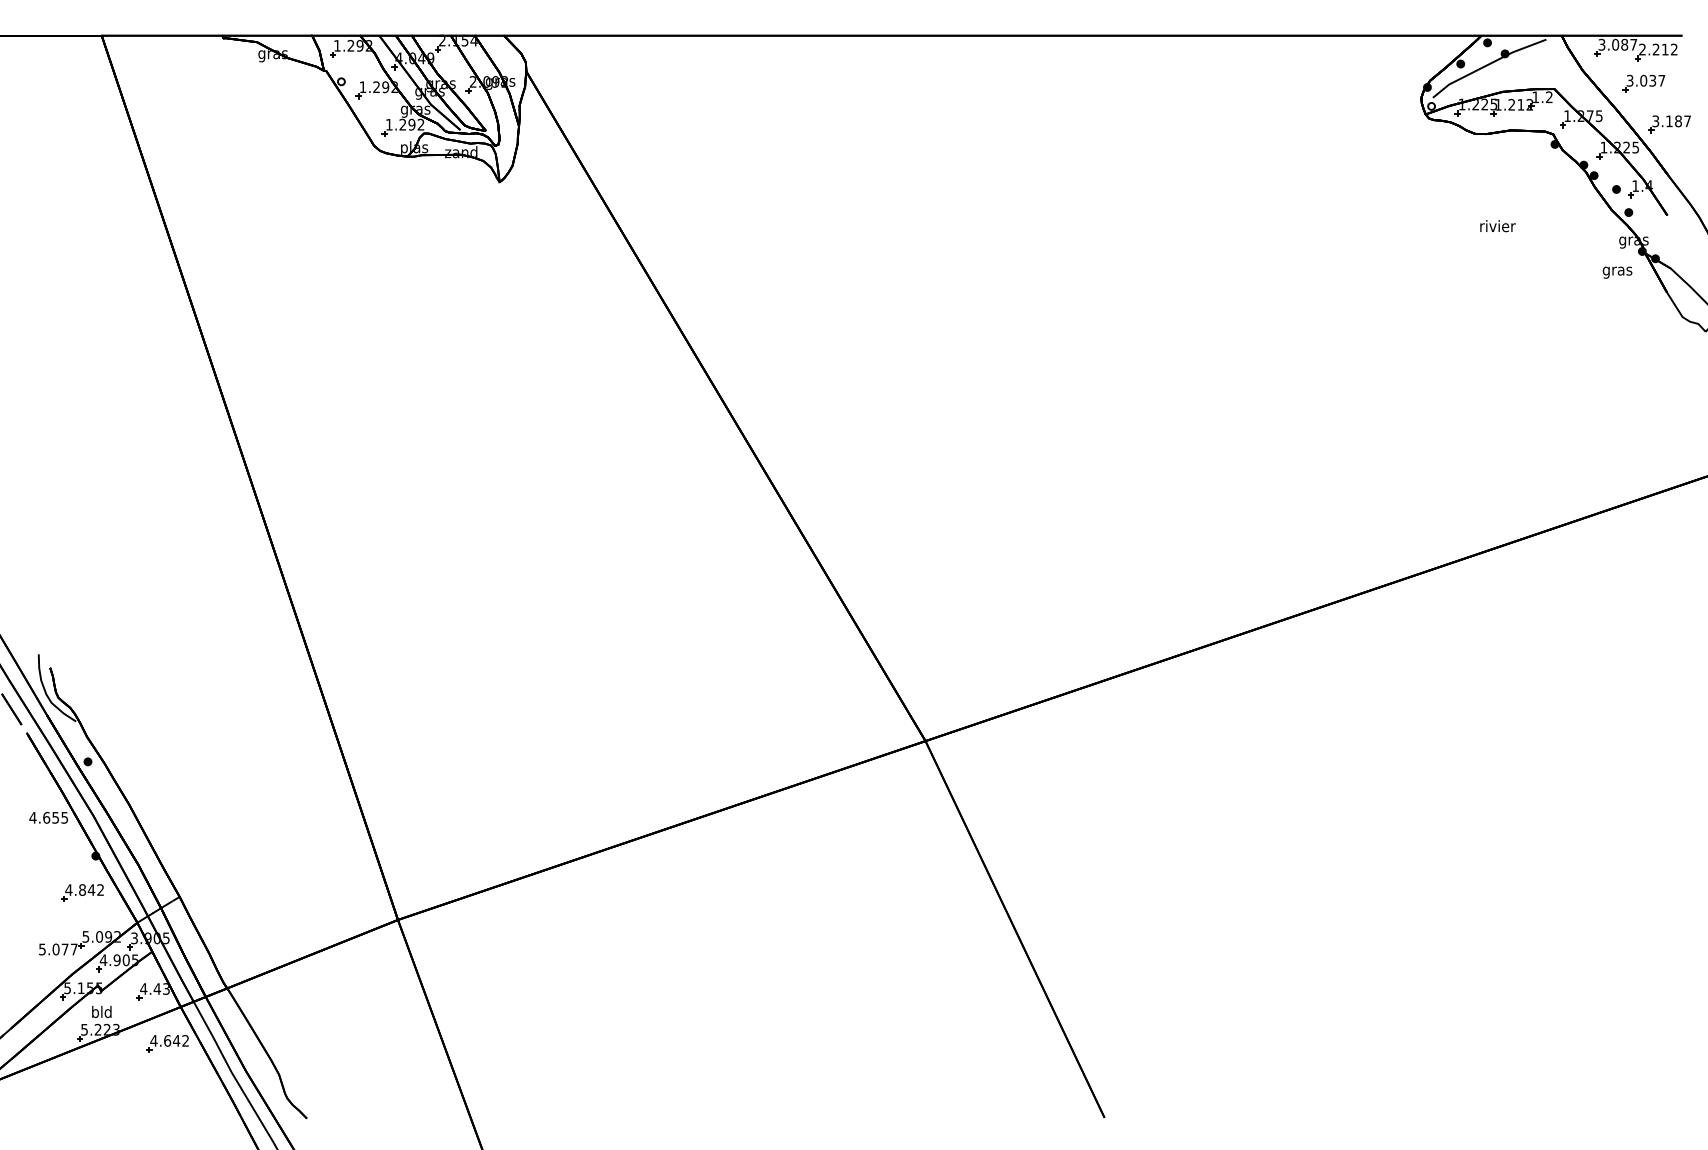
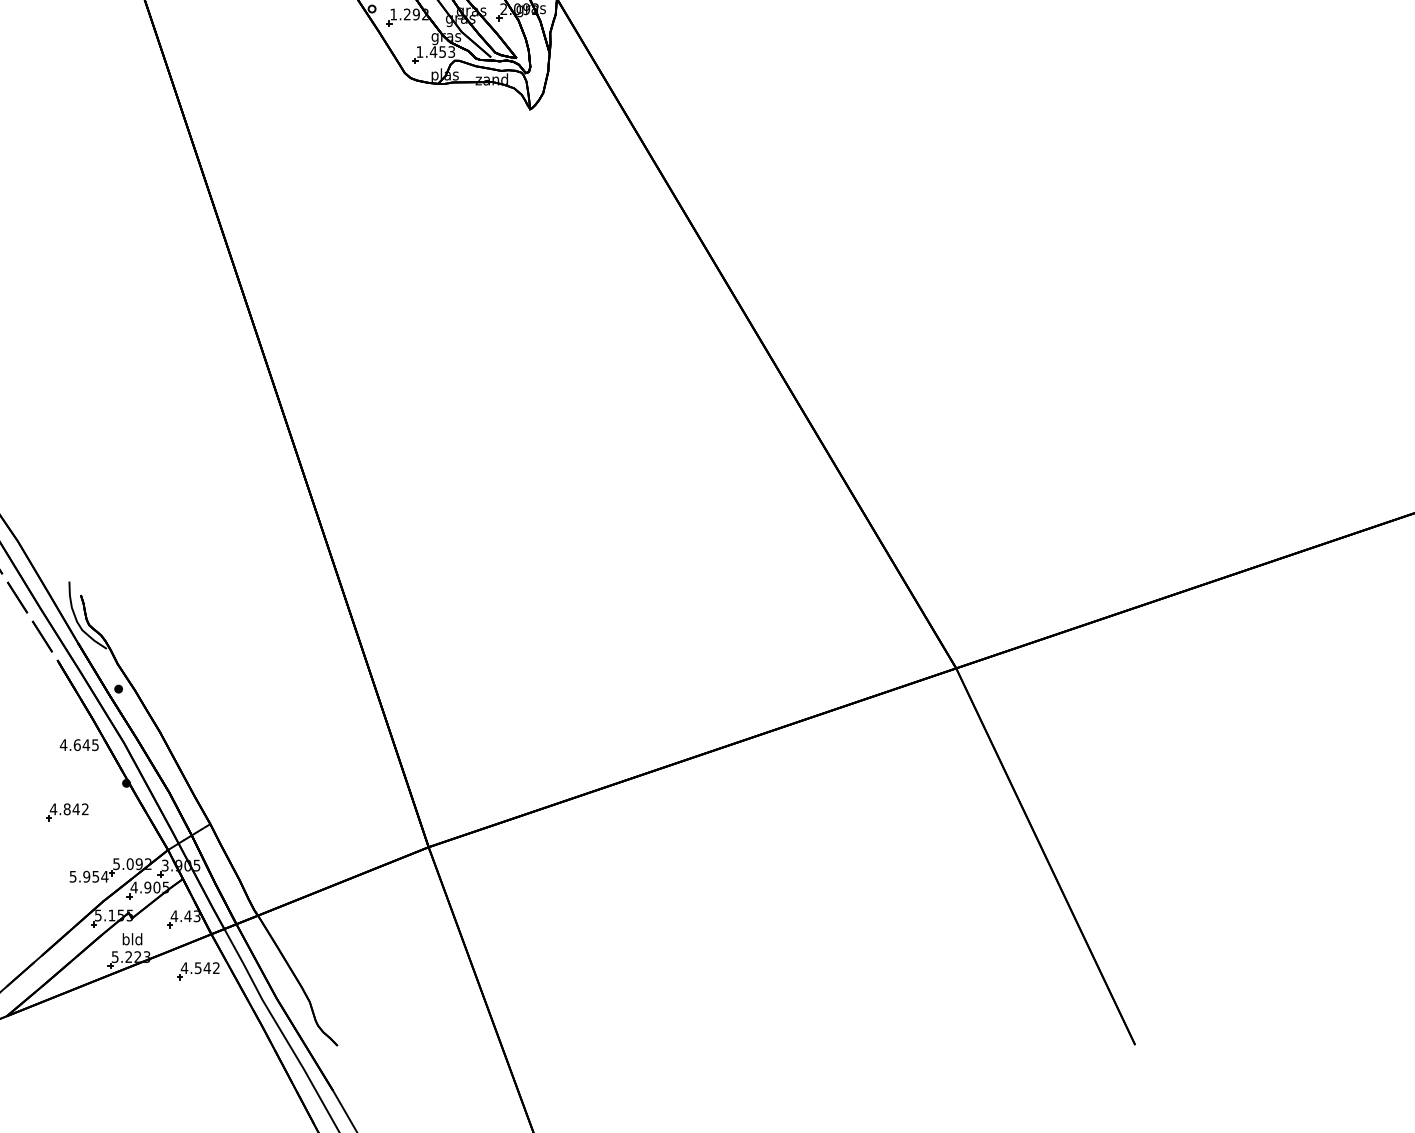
text: (411, 124) -> (442, 51), 1.292 -> 1.453
text: (55, 817) -> (86, 744), 4.655 -> 4.645
part: (82, 892) -> (67, 811), moved
text: (64, 949) -> (95, 876), 5.077 -> 5.954
text: (167, 1040) -> (198, 967), 4.642 -> 4.542

